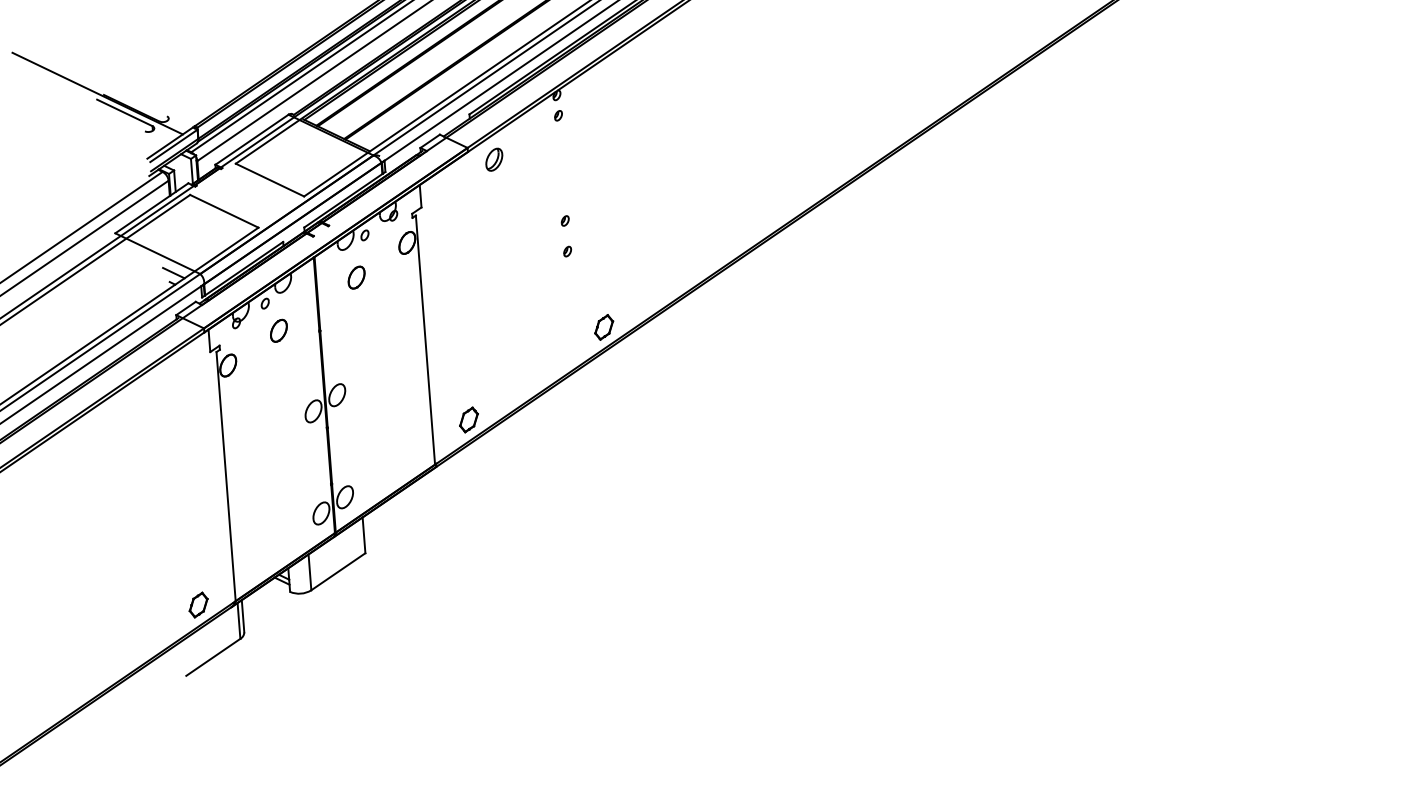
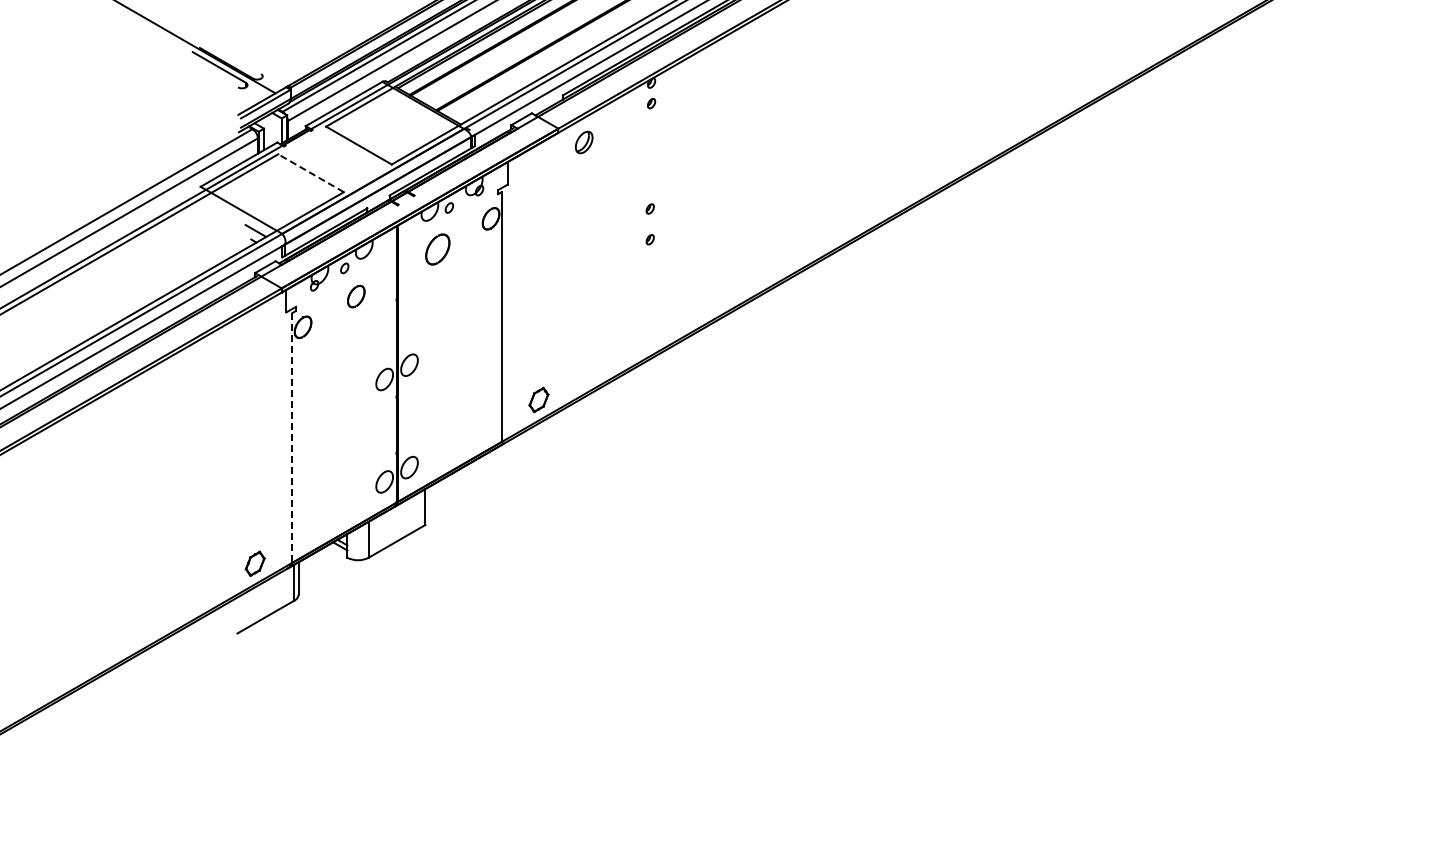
line: (224, 211) -> (311, 173), solid -> dashed
part: (356, 277) -> (437, 249), size x1.4
part: (603, 327) -> (680, 318), removed
line: (226, 476) -> (292, 437), solid -> dashed

